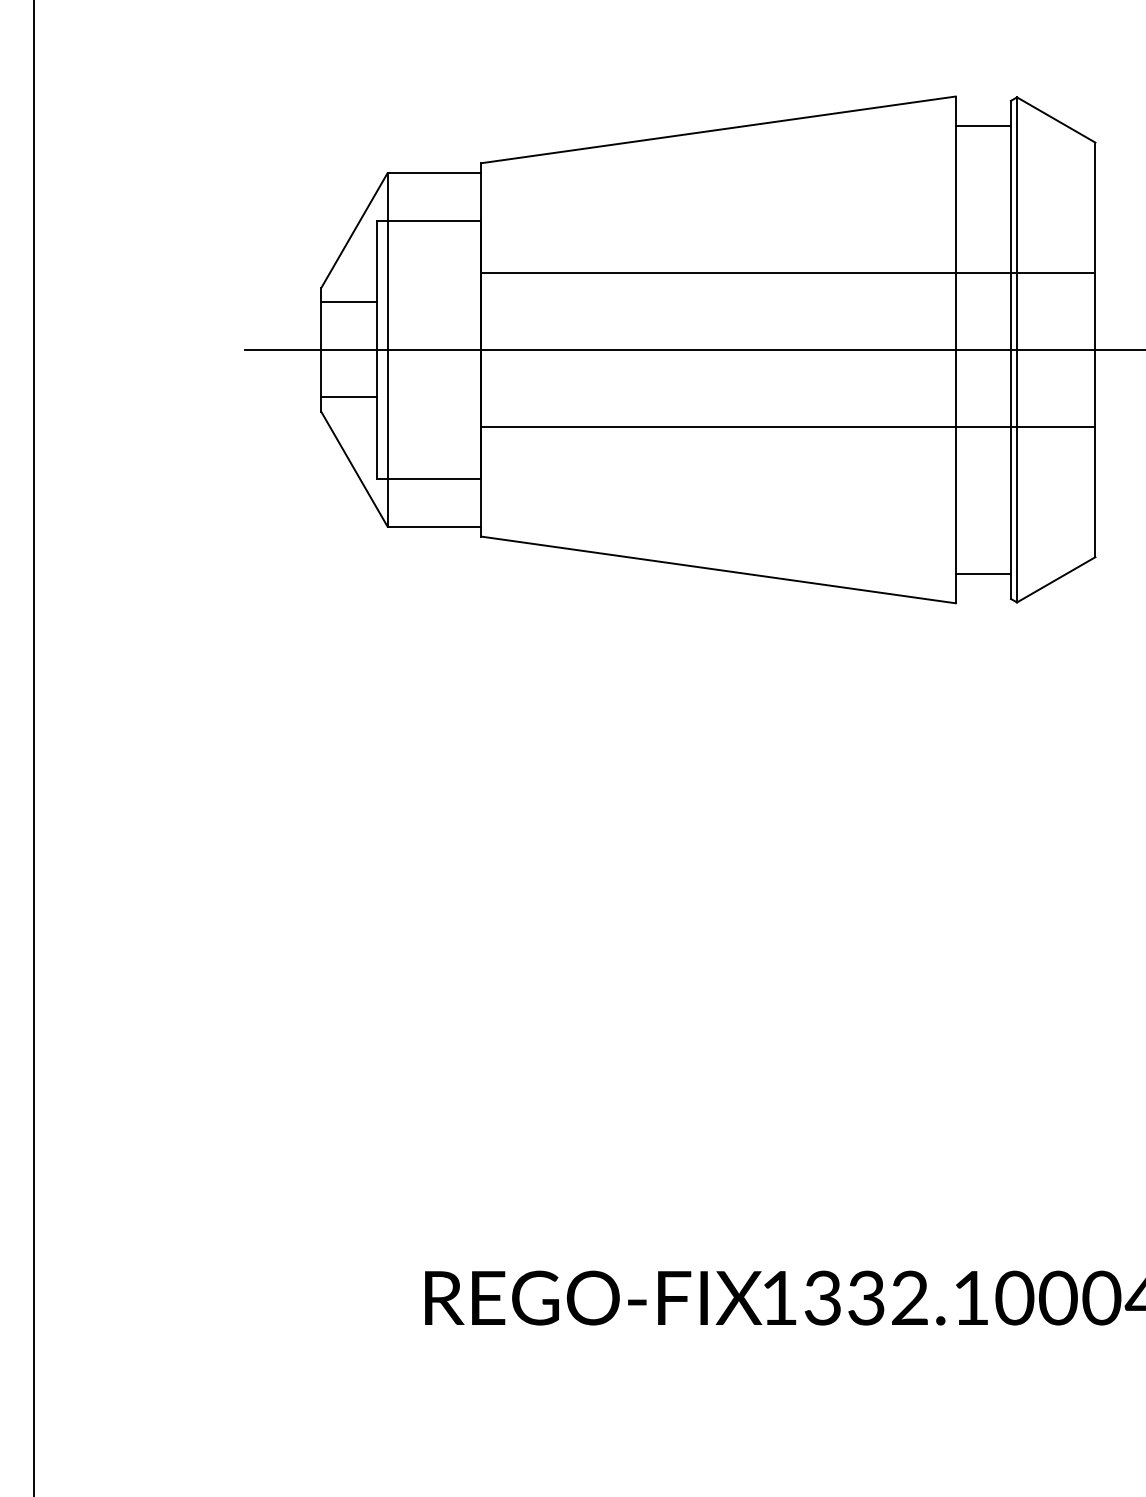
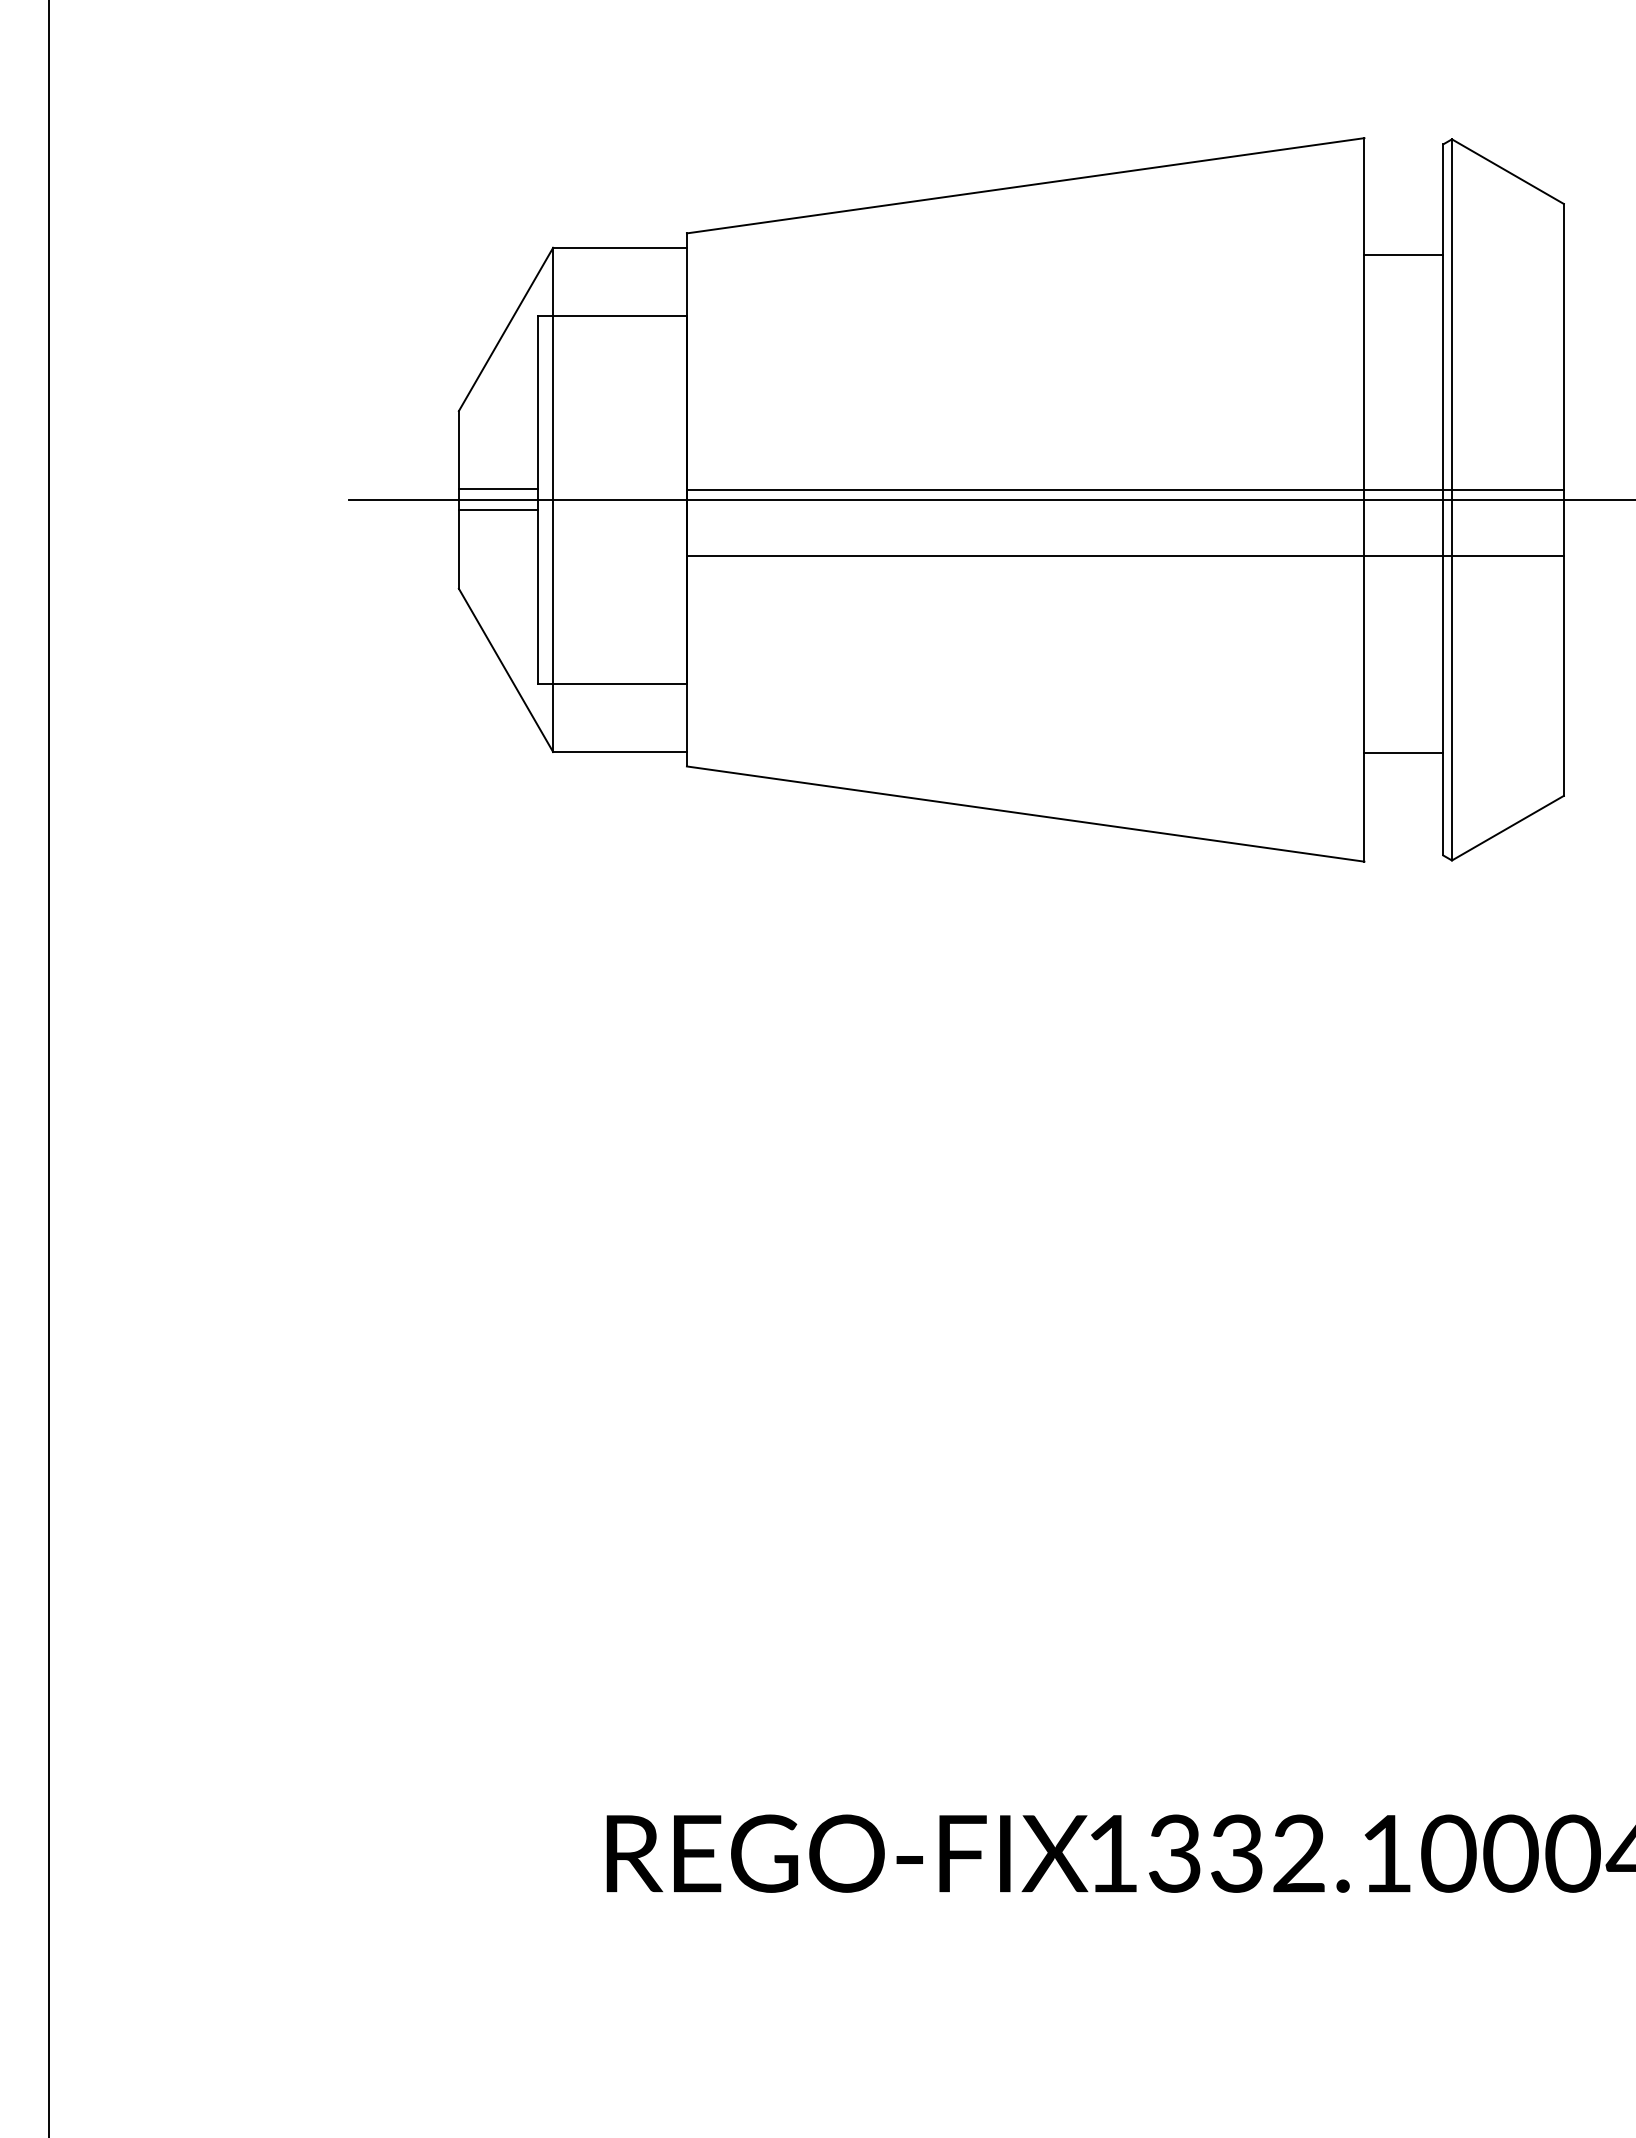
line: (983, 125) -> (1403, 254), moved
line: (787, 273) -> (1124, 490), moved
line: (348, 302) -> (497, 489), moved
line: (348, 397) -> (497, 509), moved
line: (787, 426) -> (1124, 555), moved
line: (983, 574) -> (1403, 753), moved

